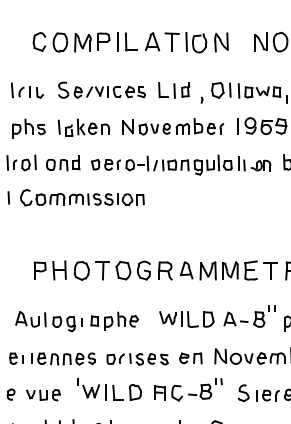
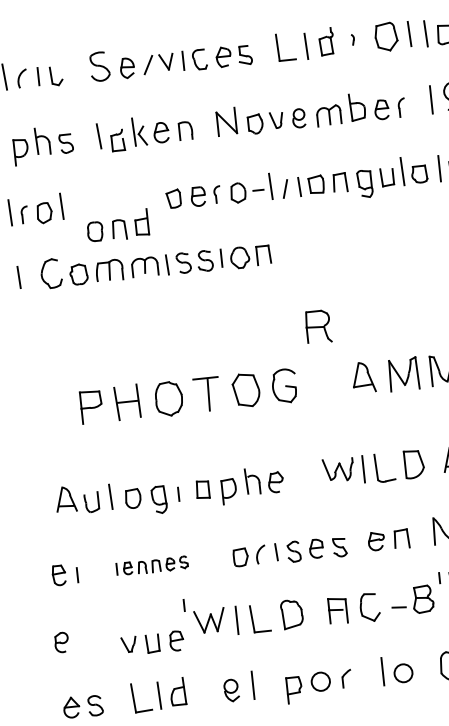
part: (201, 99) -> (352, 38), moved
part: (63, 163) -> (118, 226), moved
part: (165, 270) -> (318, 326), moved
part: (63, 358) -> (152, 565), size x0.6
part: (43, 395) -> (152, 644), moved

